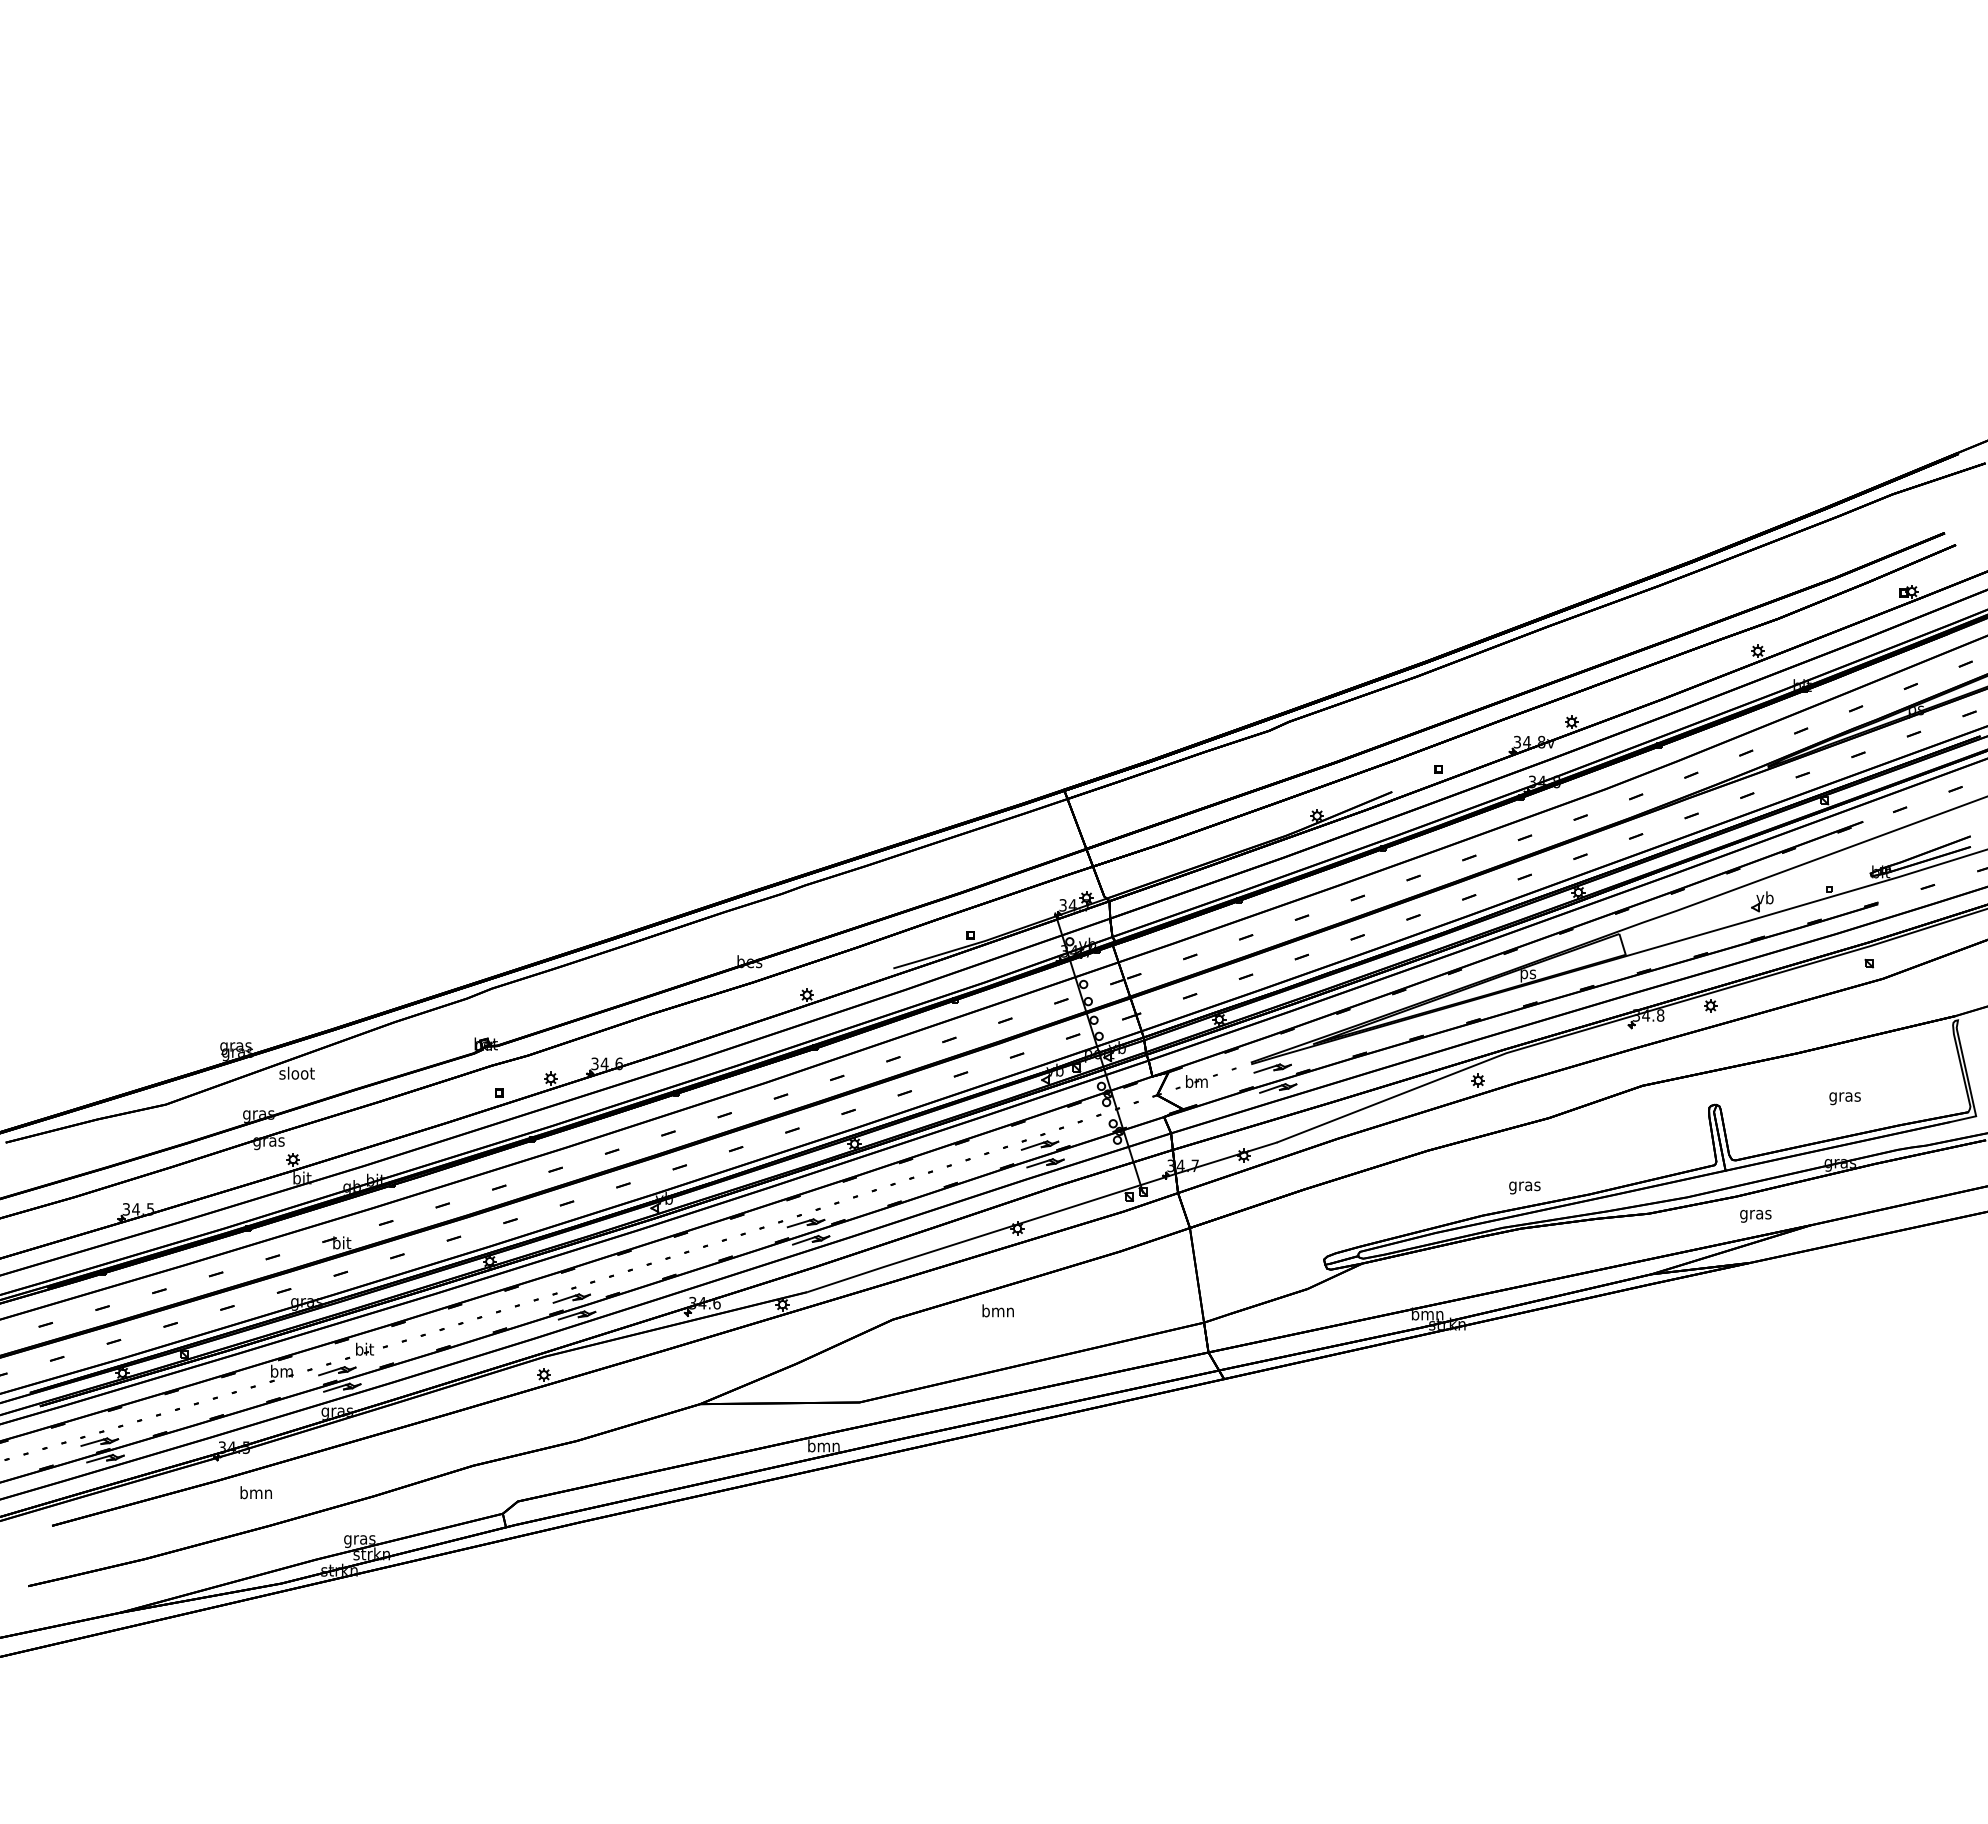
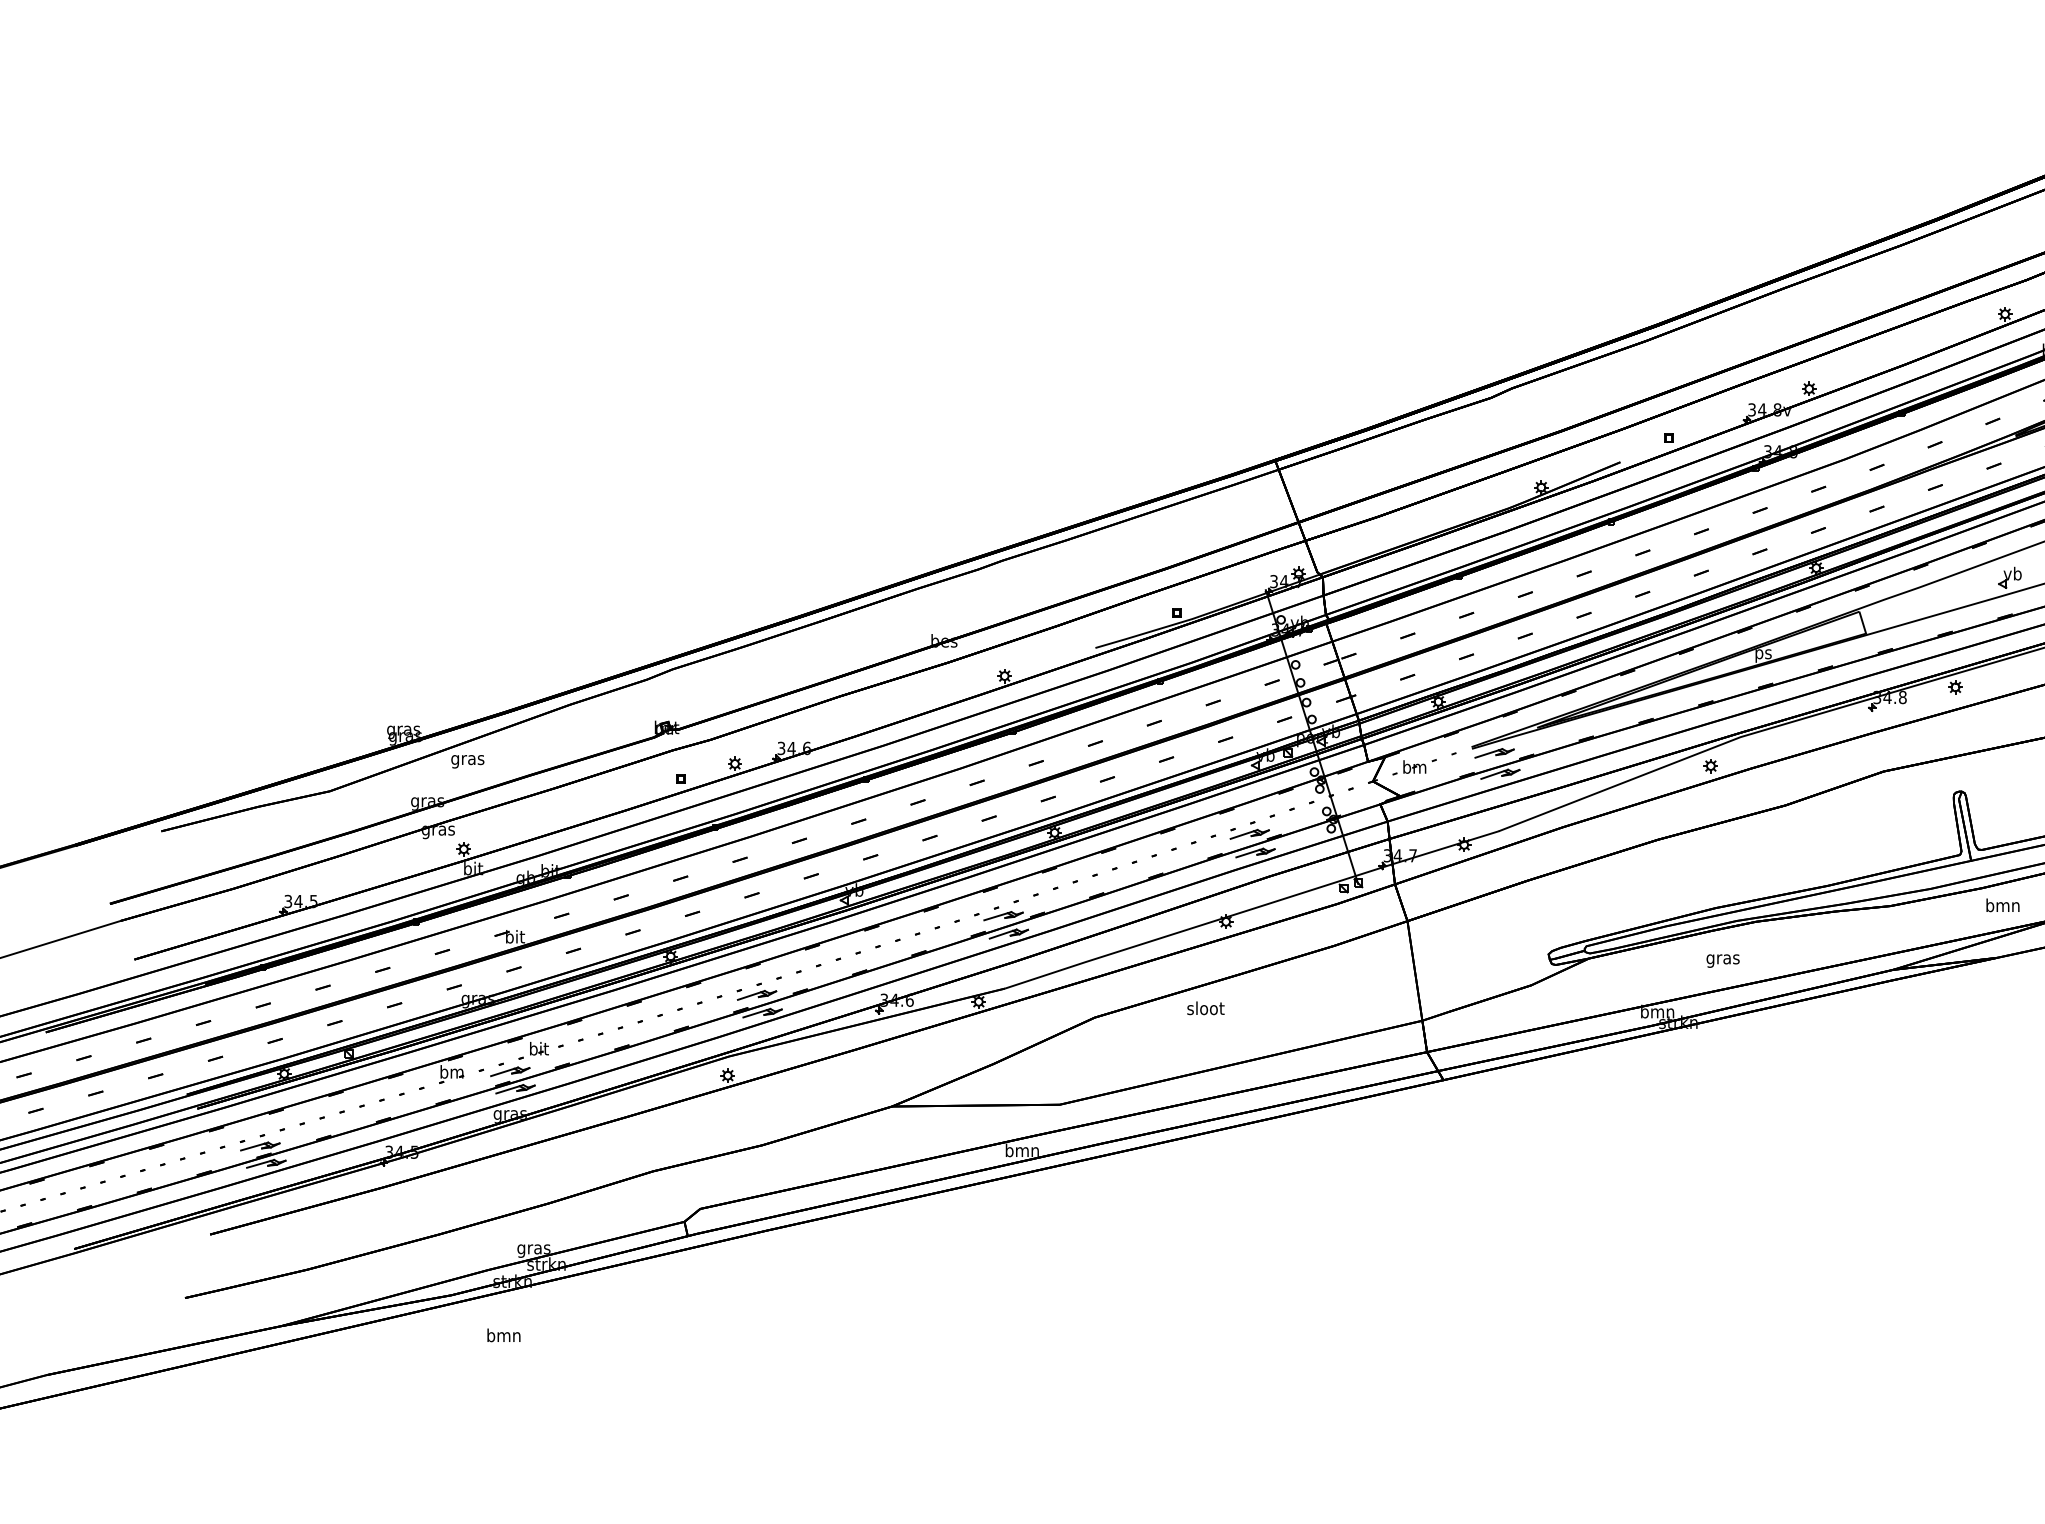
text: (296, 1074) -> (467, 759), sloot -> gras
text: (1524, 1187) -> (1722, 960), moved
text: (1755, 1214) -> (2002, 906), gras -> bmn
text: (998, 1310) -> (1206, 1007), bmn -> sloot
text: (255, 1492) -> (503, 1335), moved

